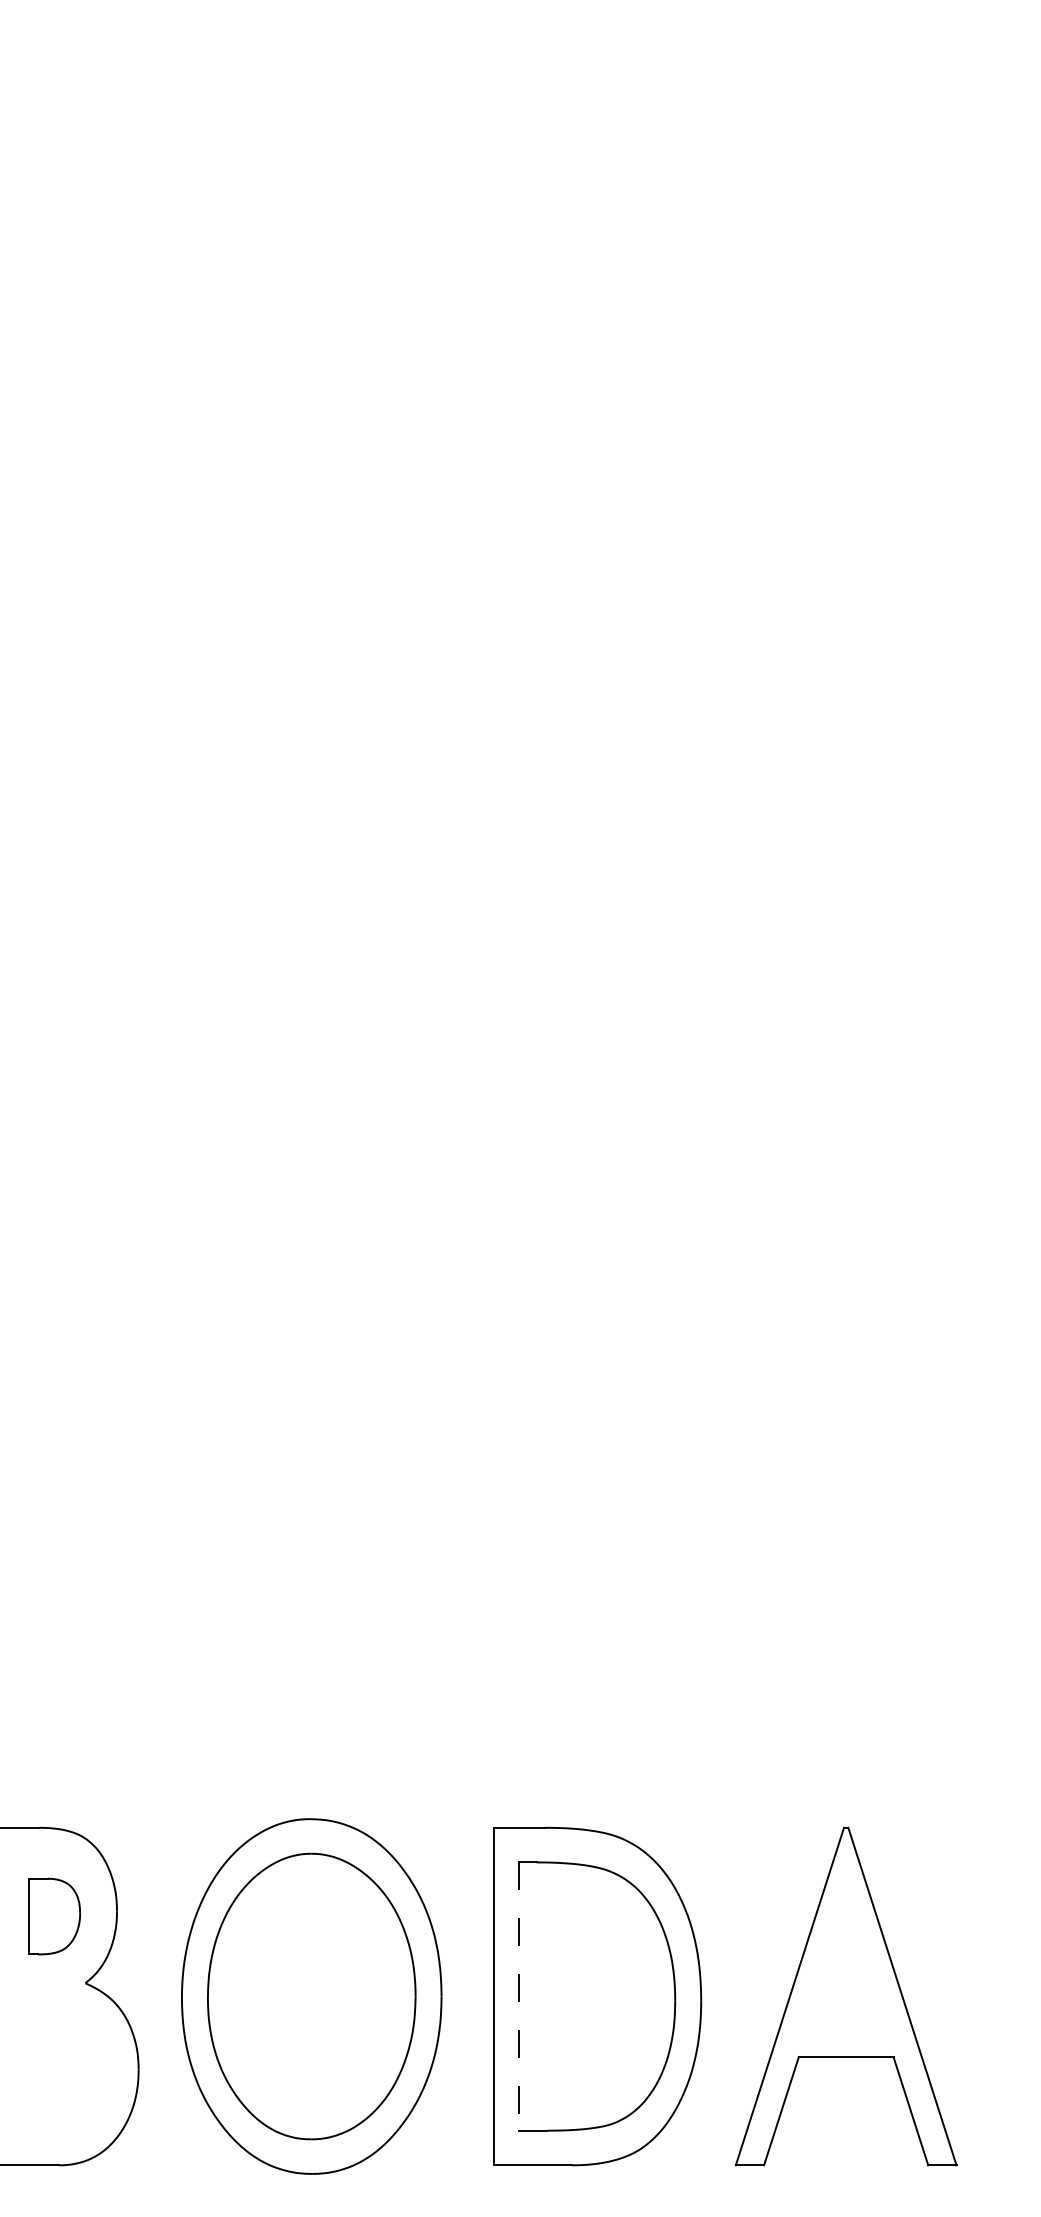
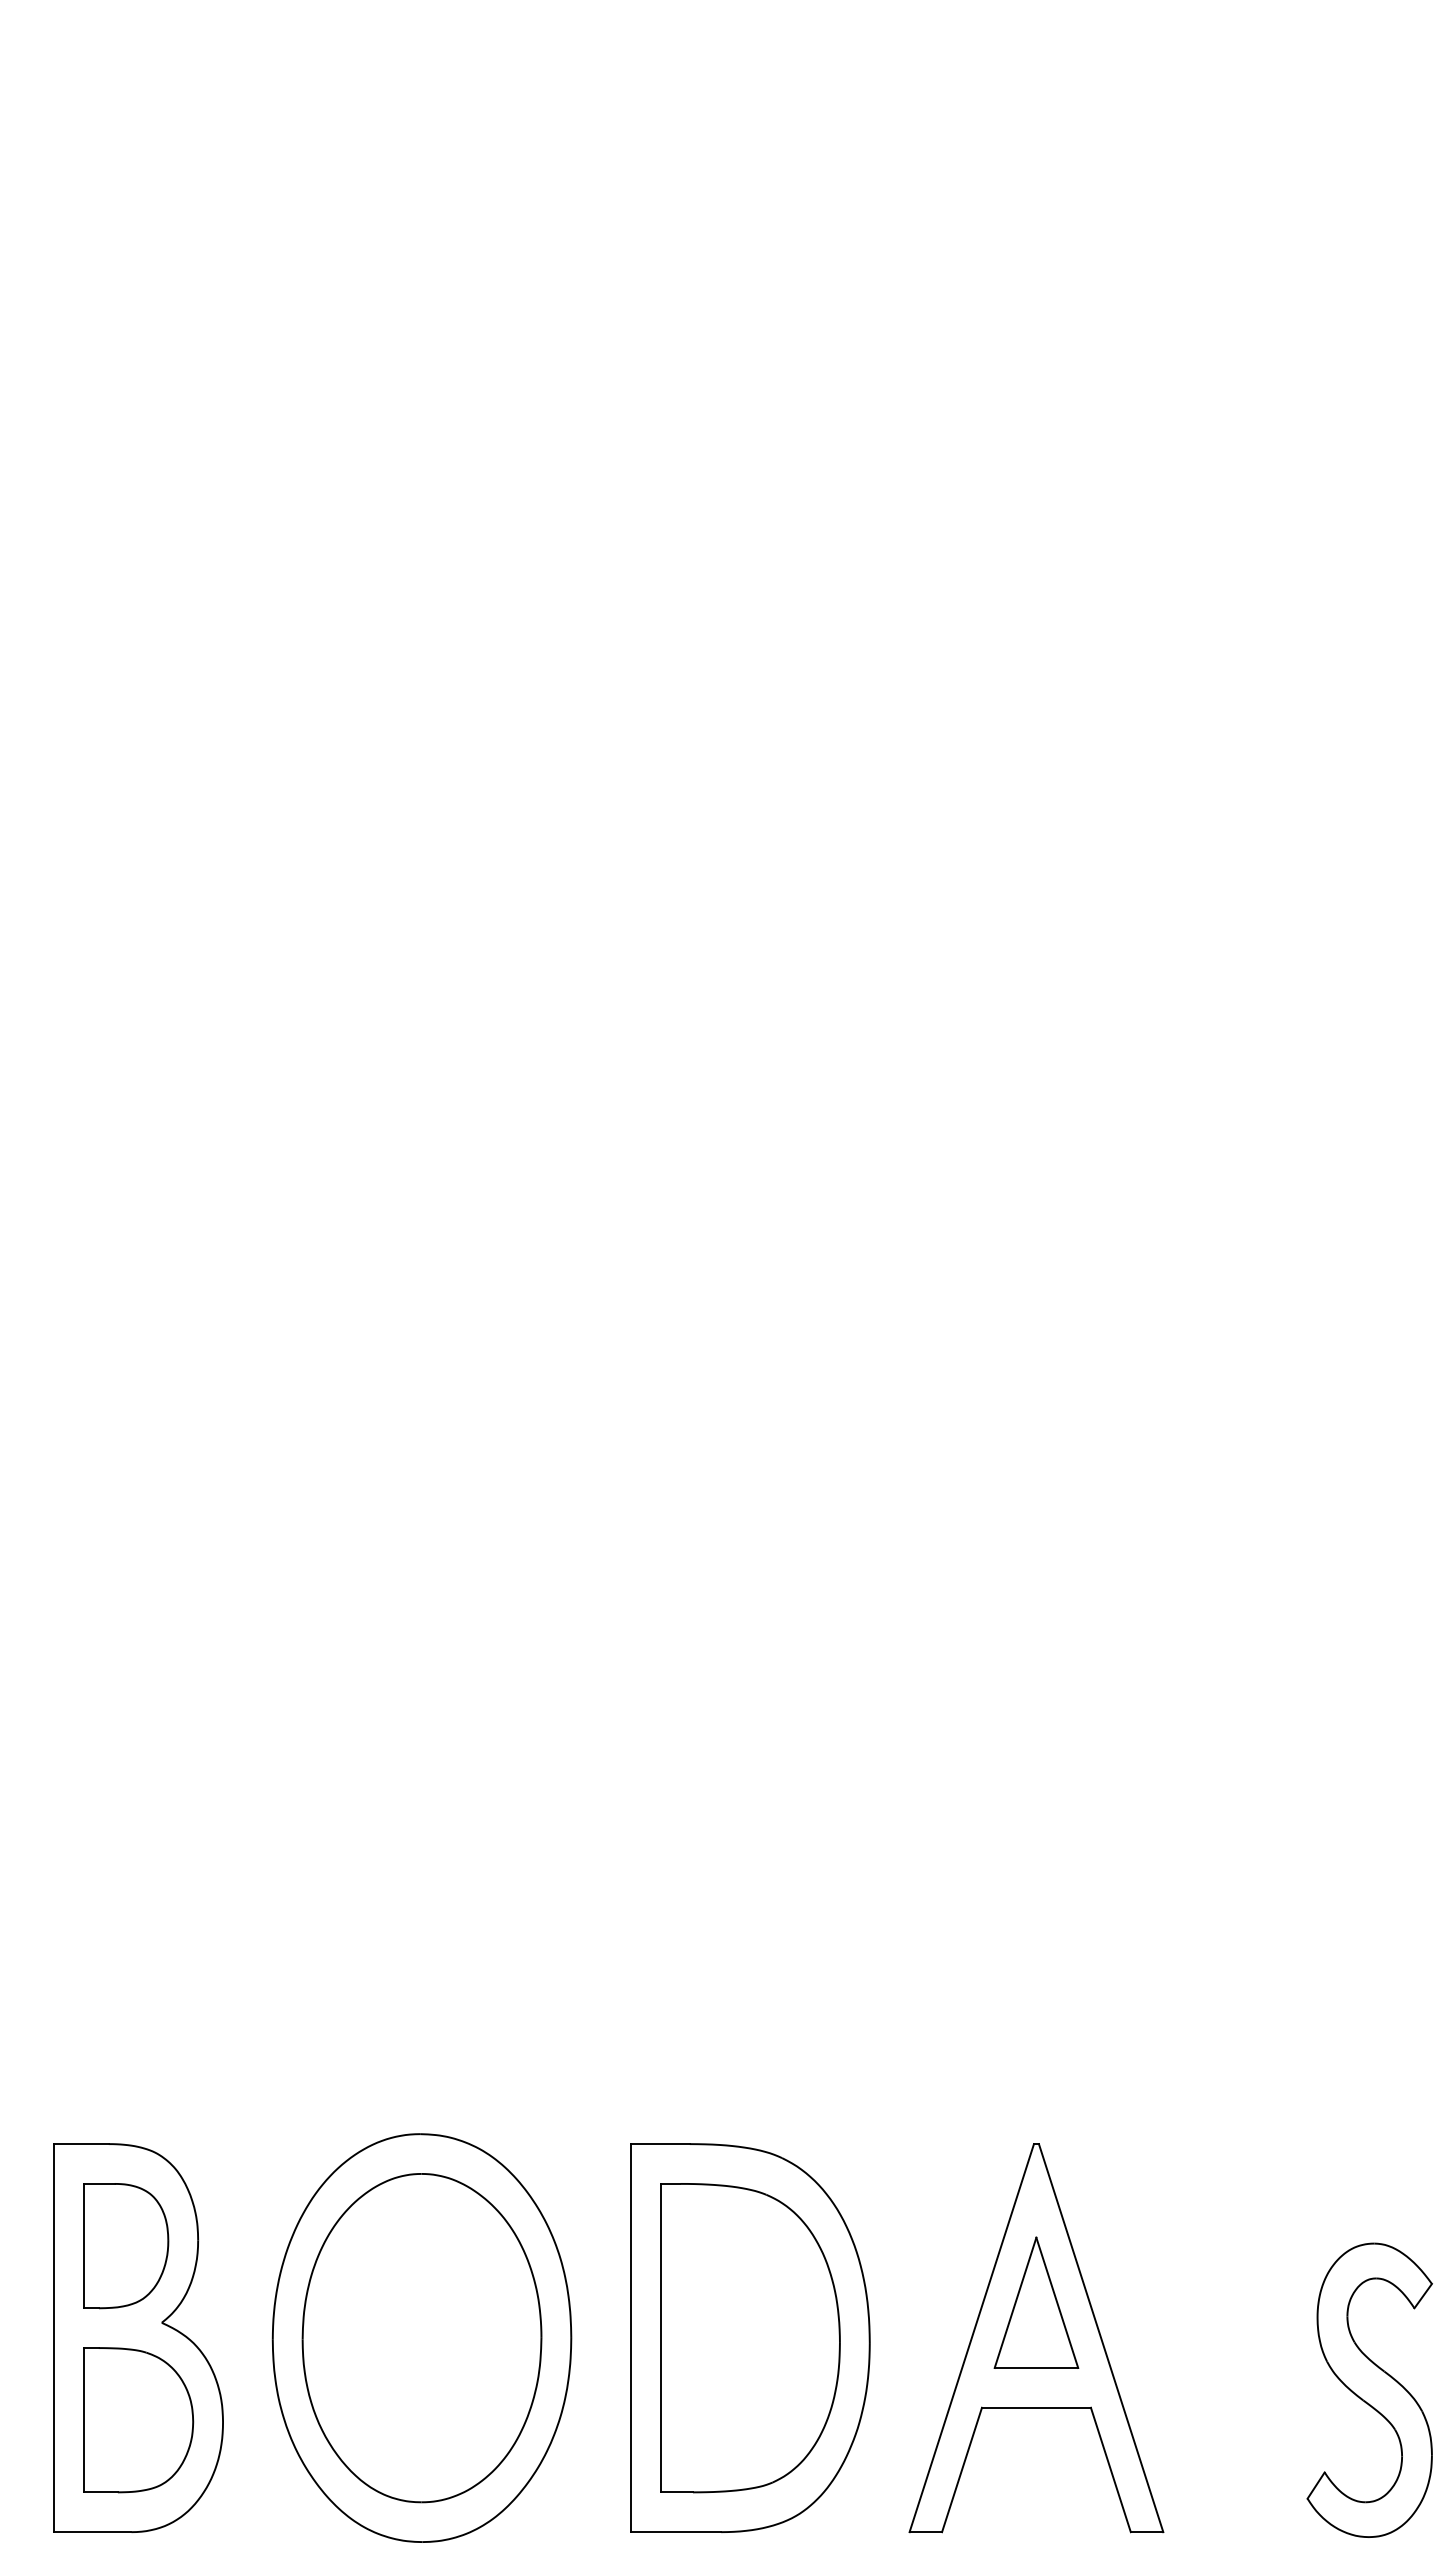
part: (54, 1916) -> (126, 2246), size x1.43
part: (846, 1965) -> (1036, 2302), added
line: (519, 1996) -> (660, 2338), dashed -> solid
part: (65, 2068) -> (138, 2420), added

